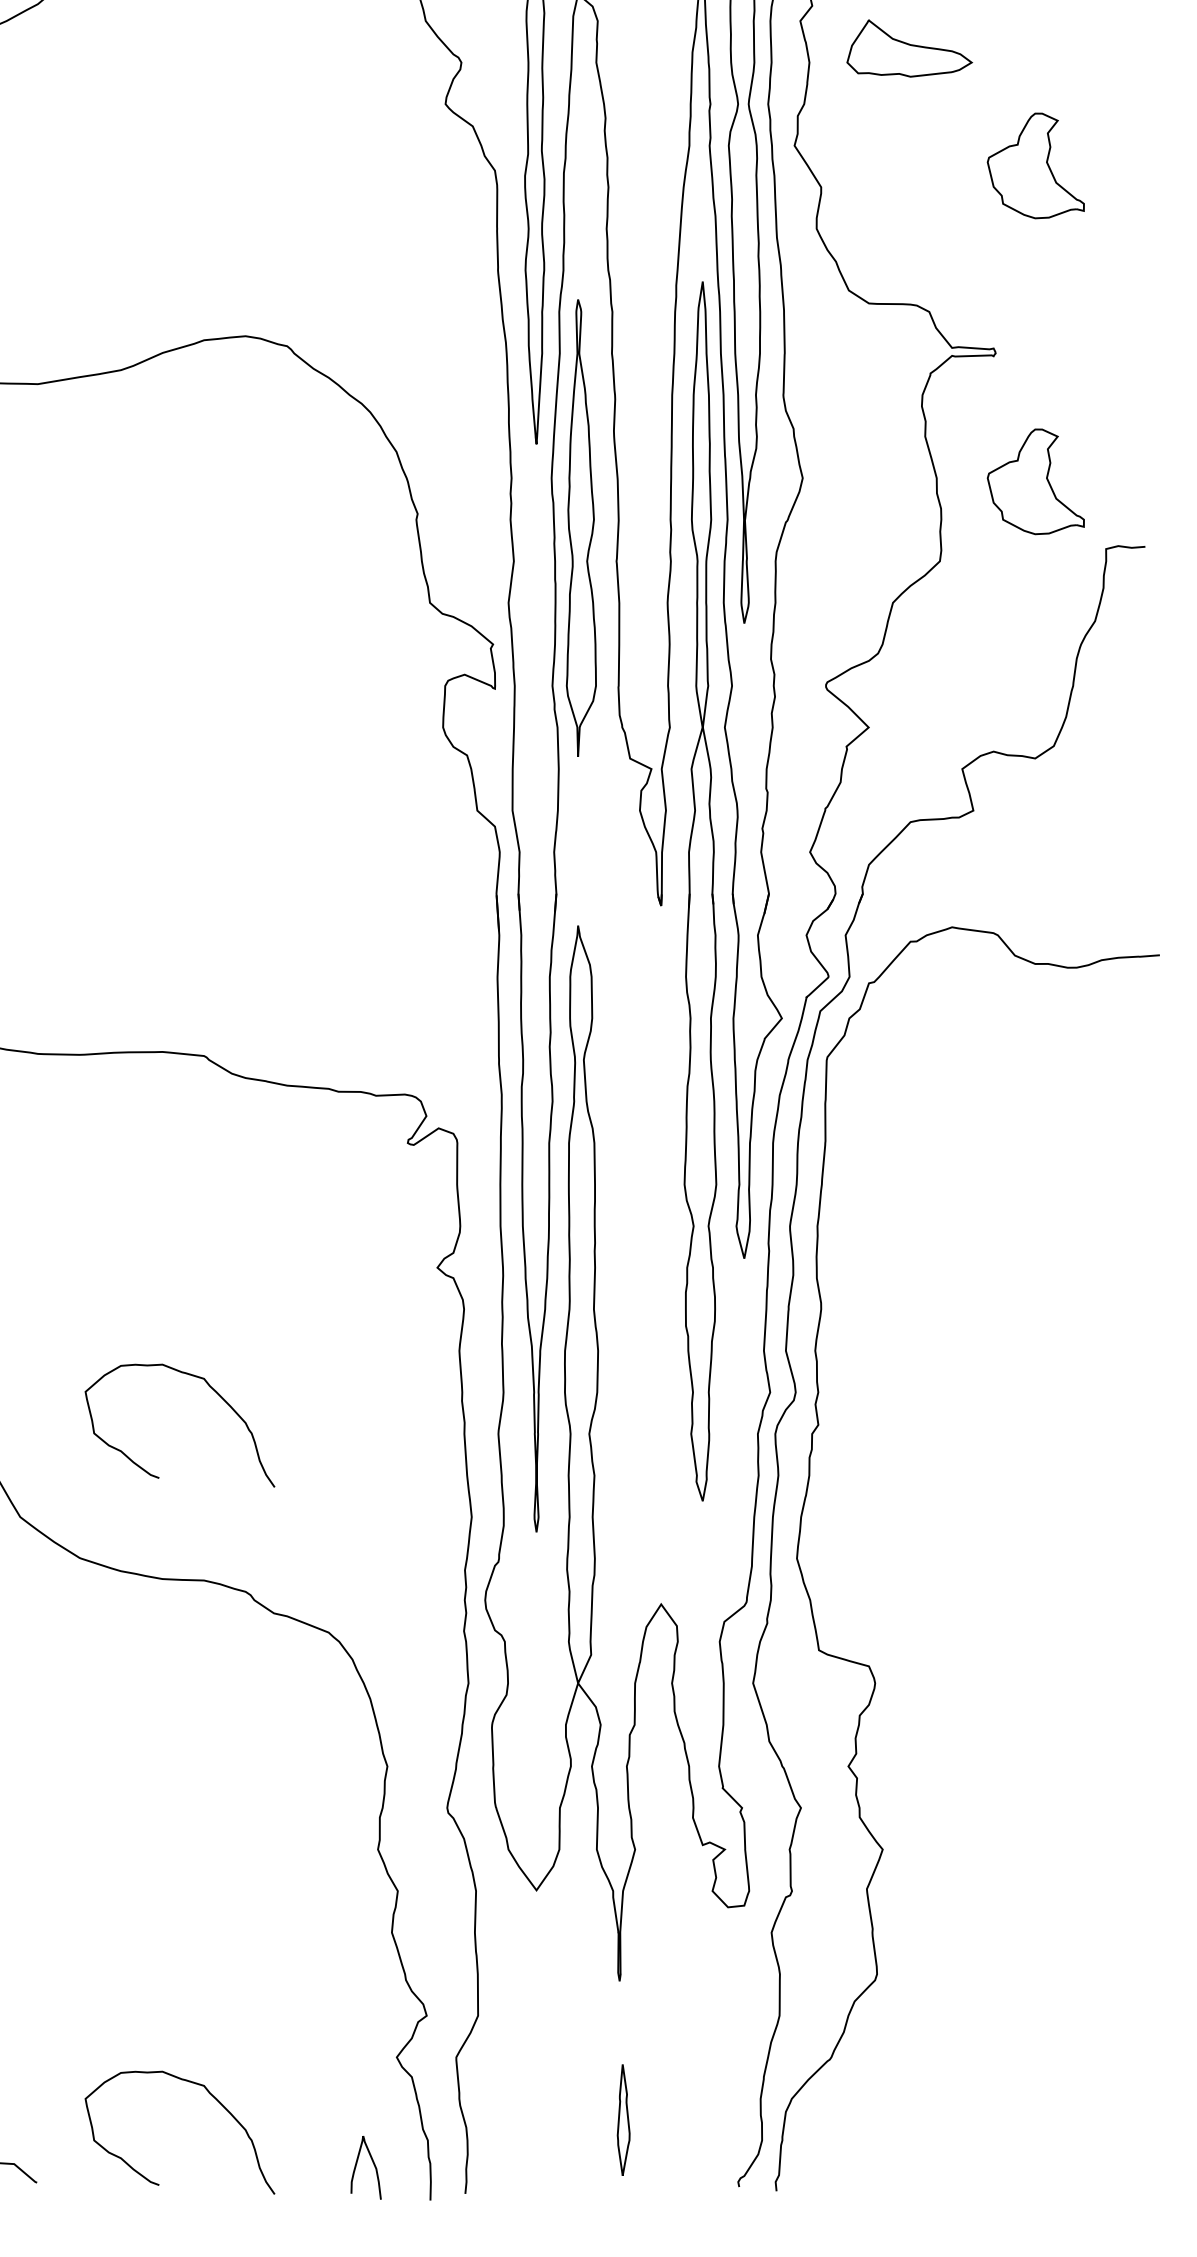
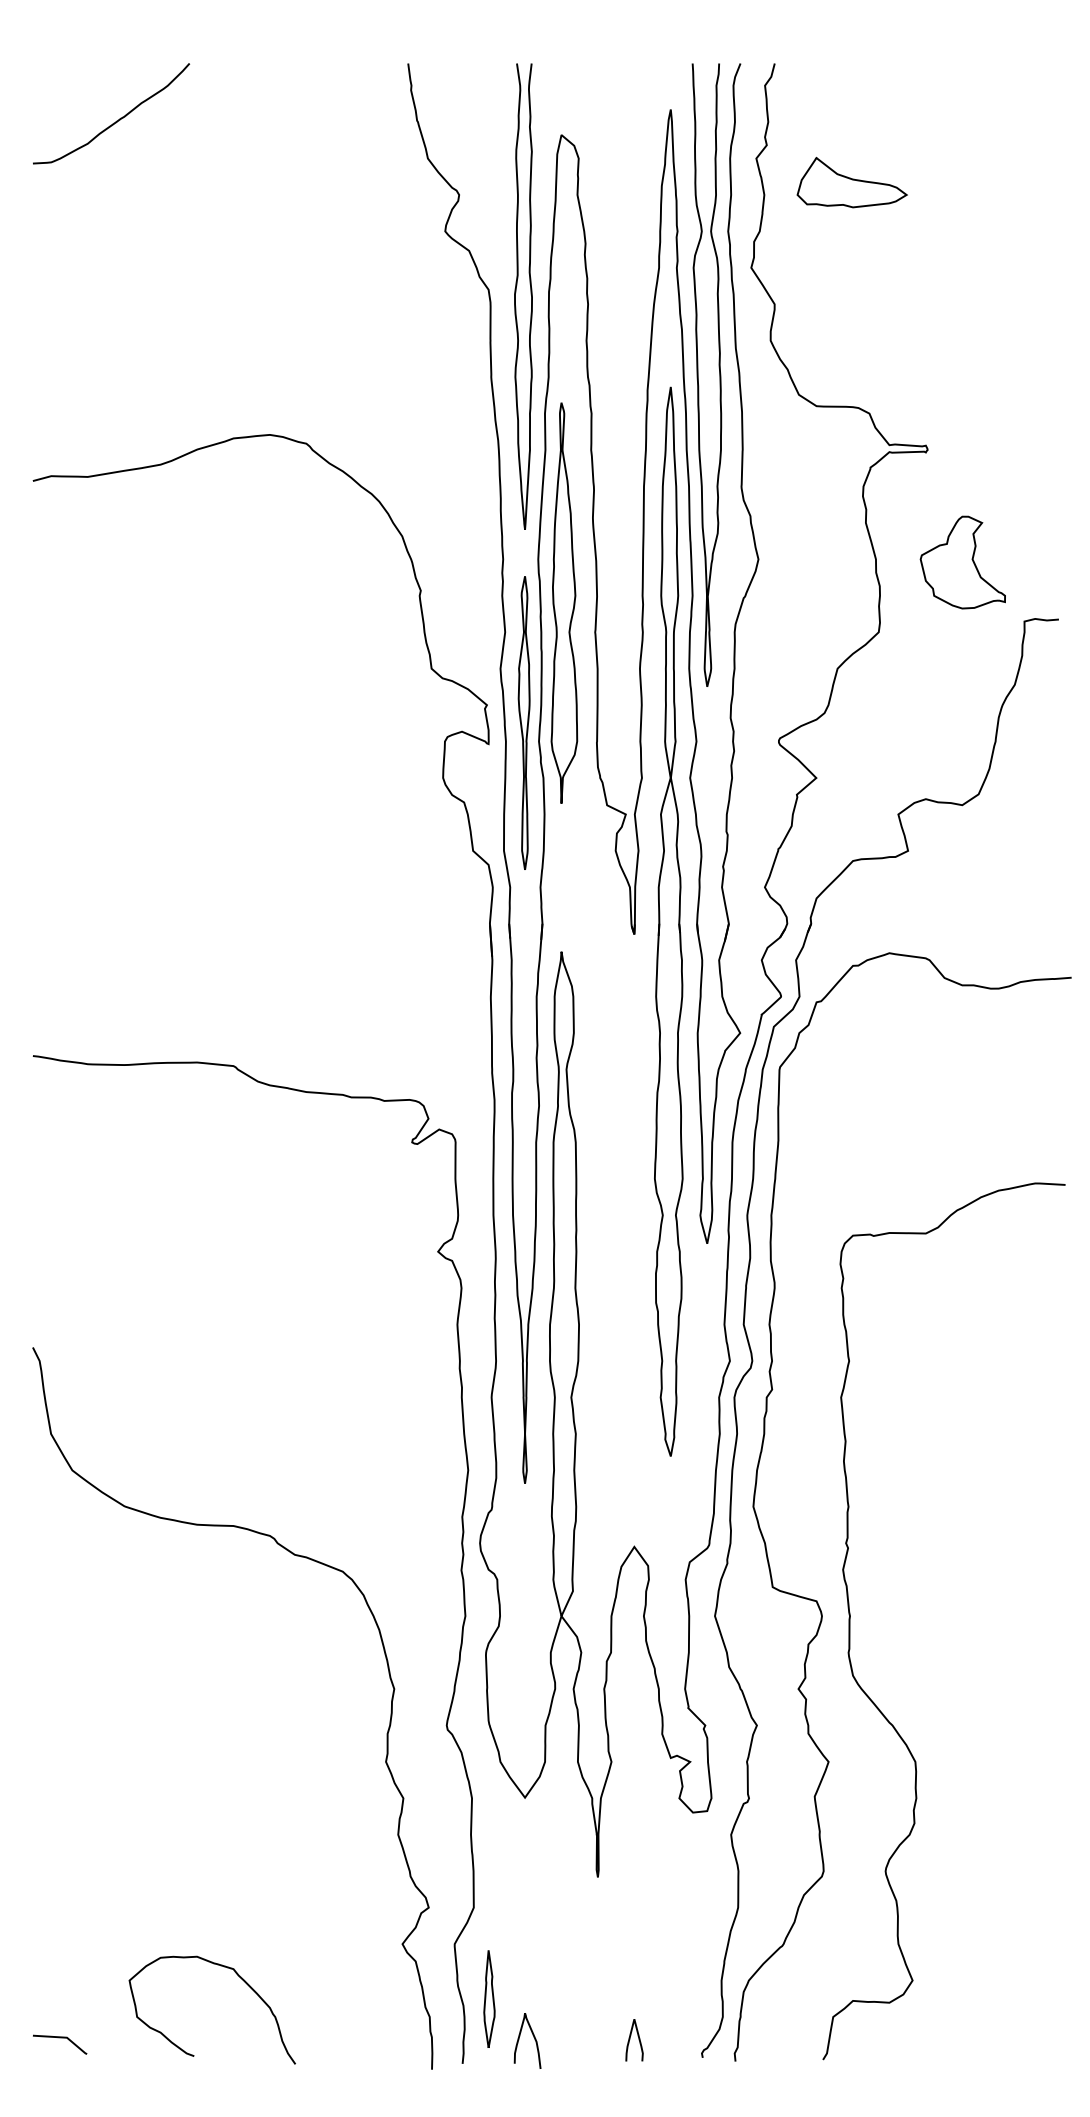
part: (1035, 165) -> (962, 285), removed
part: (534, 664) -> (523, 722), added
curve: (213, 1390) -> (241, 1359), removed
curve: (907, 1689) -> (850, 1621), added
part: (623, 2119) -> (489, 1998), moved
curve: (372, 2163) -> (533, 2037), moved
curve: (665, 2167) -> (638, 2040), added

